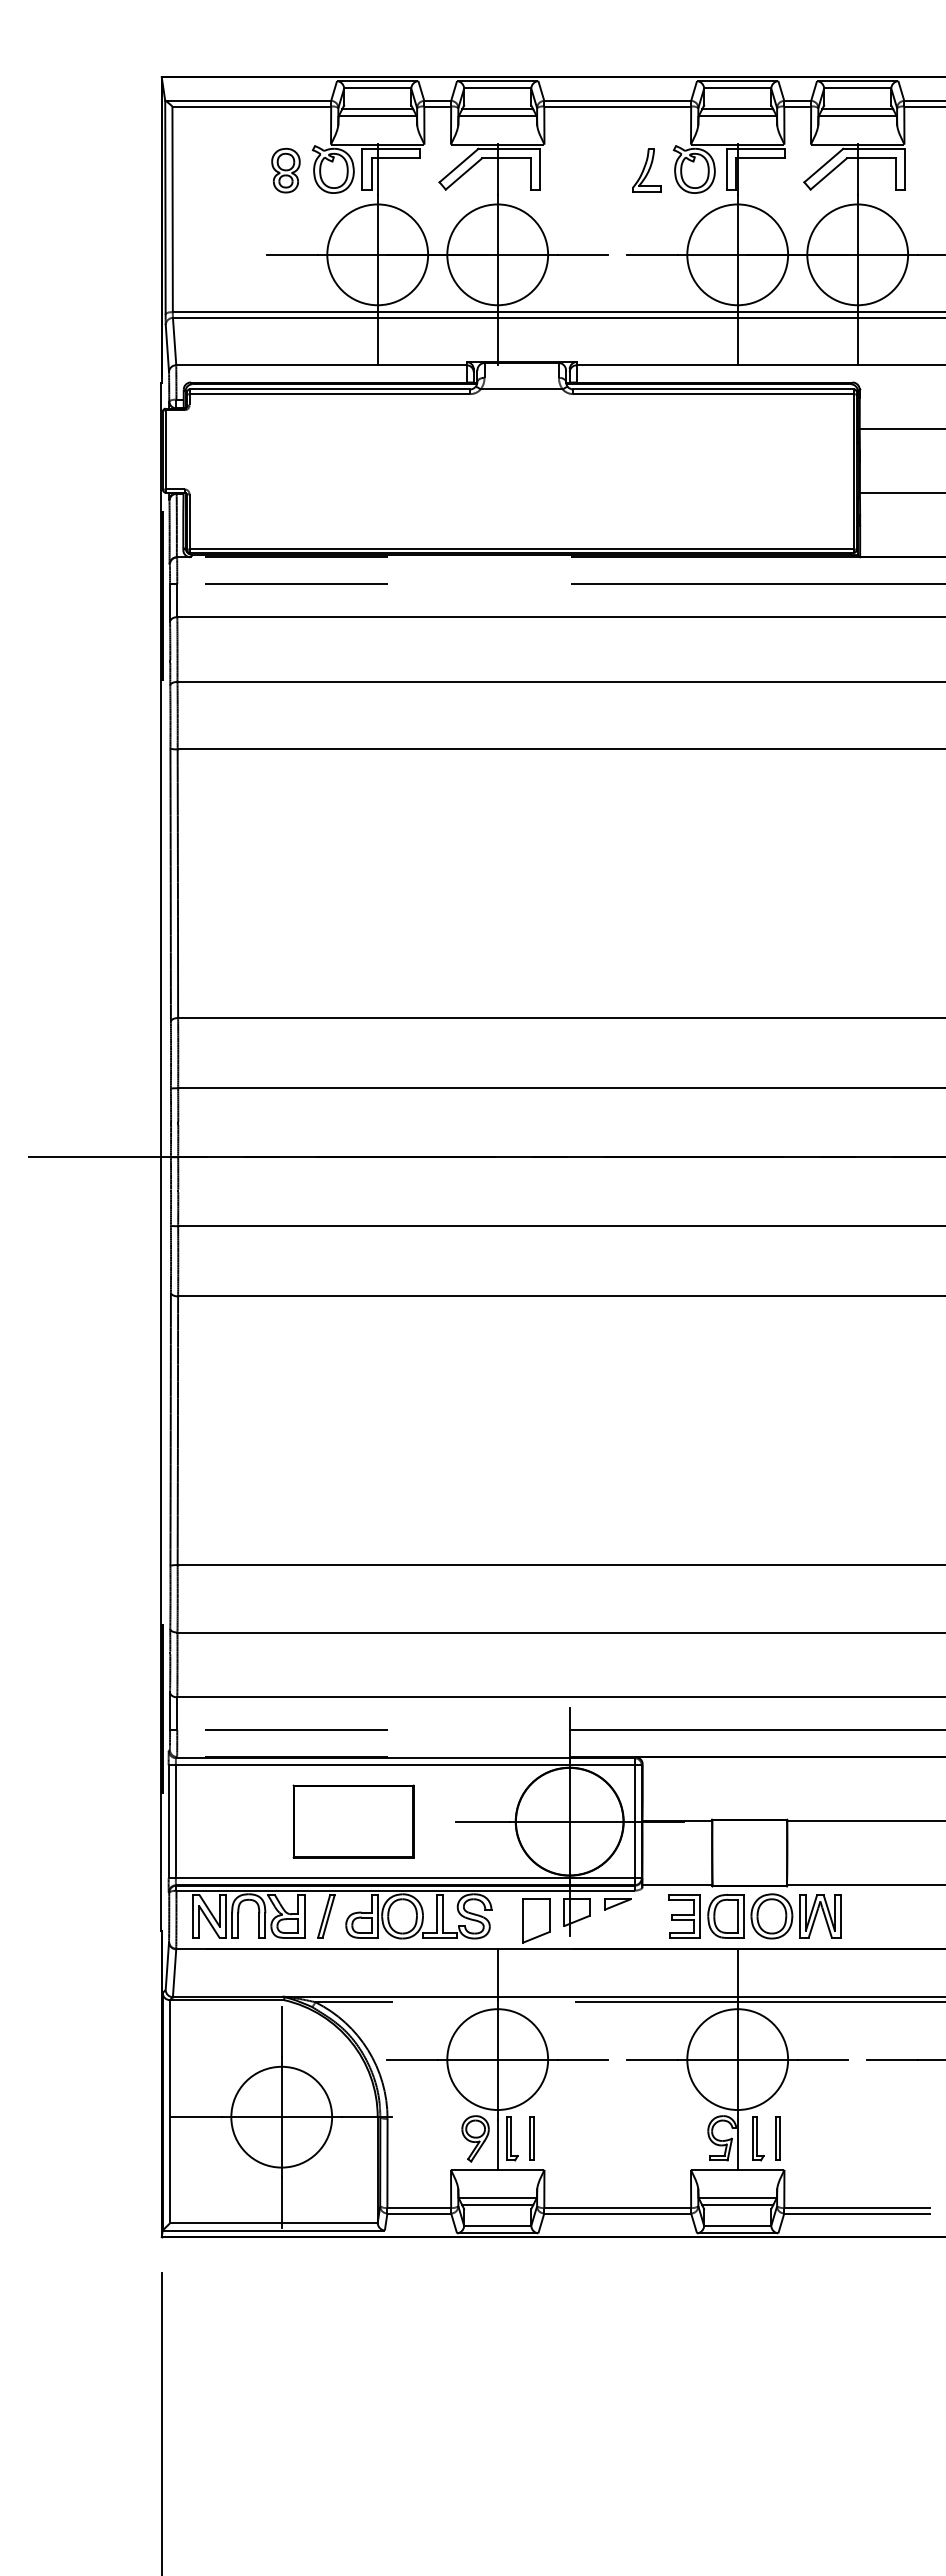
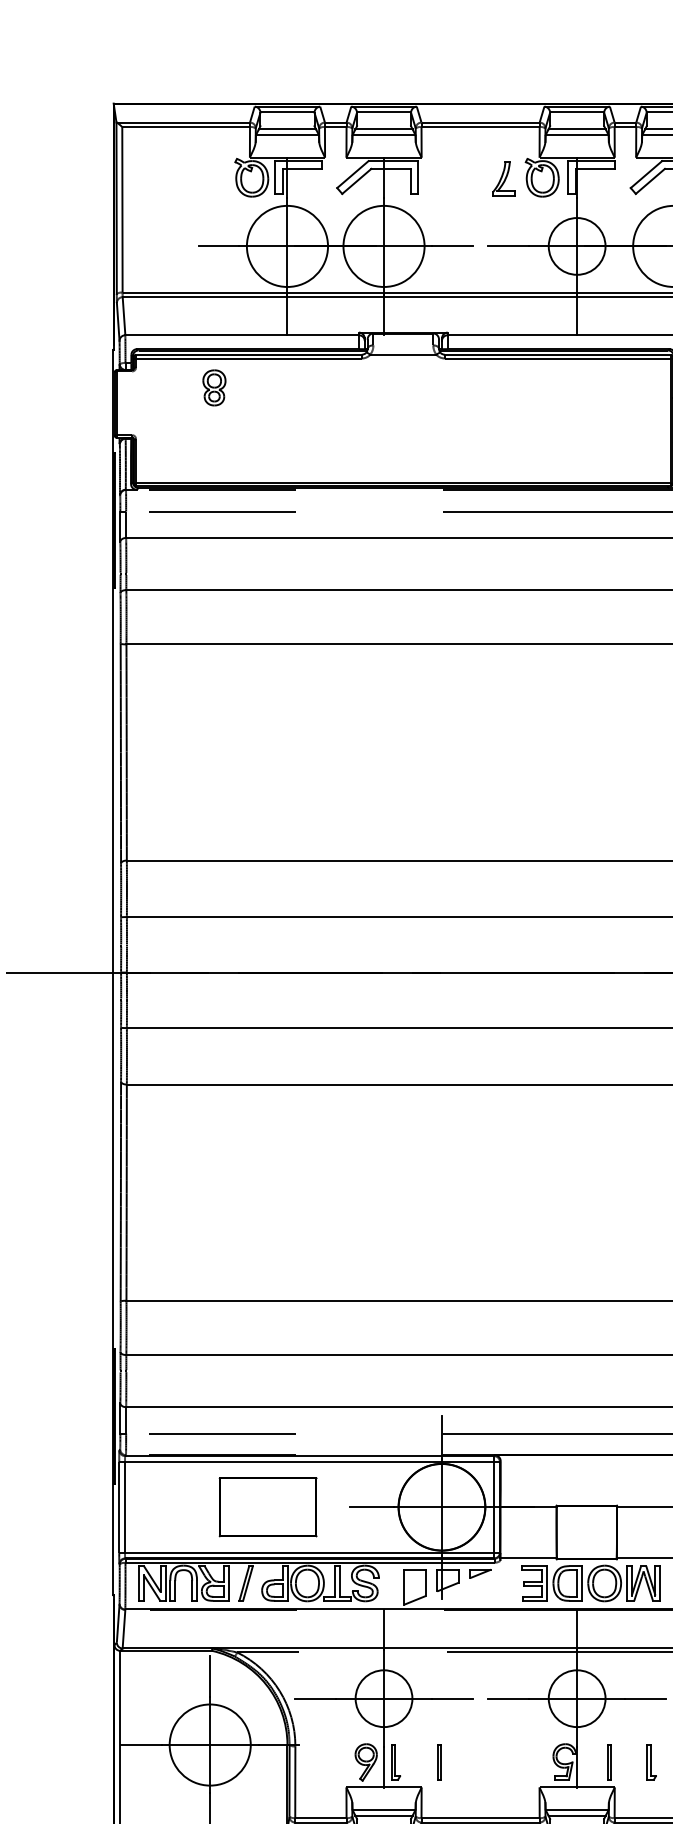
part: (285, 170) -> (214, 387), moved
circle: (737, 254) -> (576, 246), size x0.7
circle: (497, 2059) -> (383, 1698), size x0.7
circle: (737, 2059) -> (576, 1698), size x0.7
part: (531, 2138) -> (439, 1762), moved
part: (758, 2138) -> (651, 1762), moved

